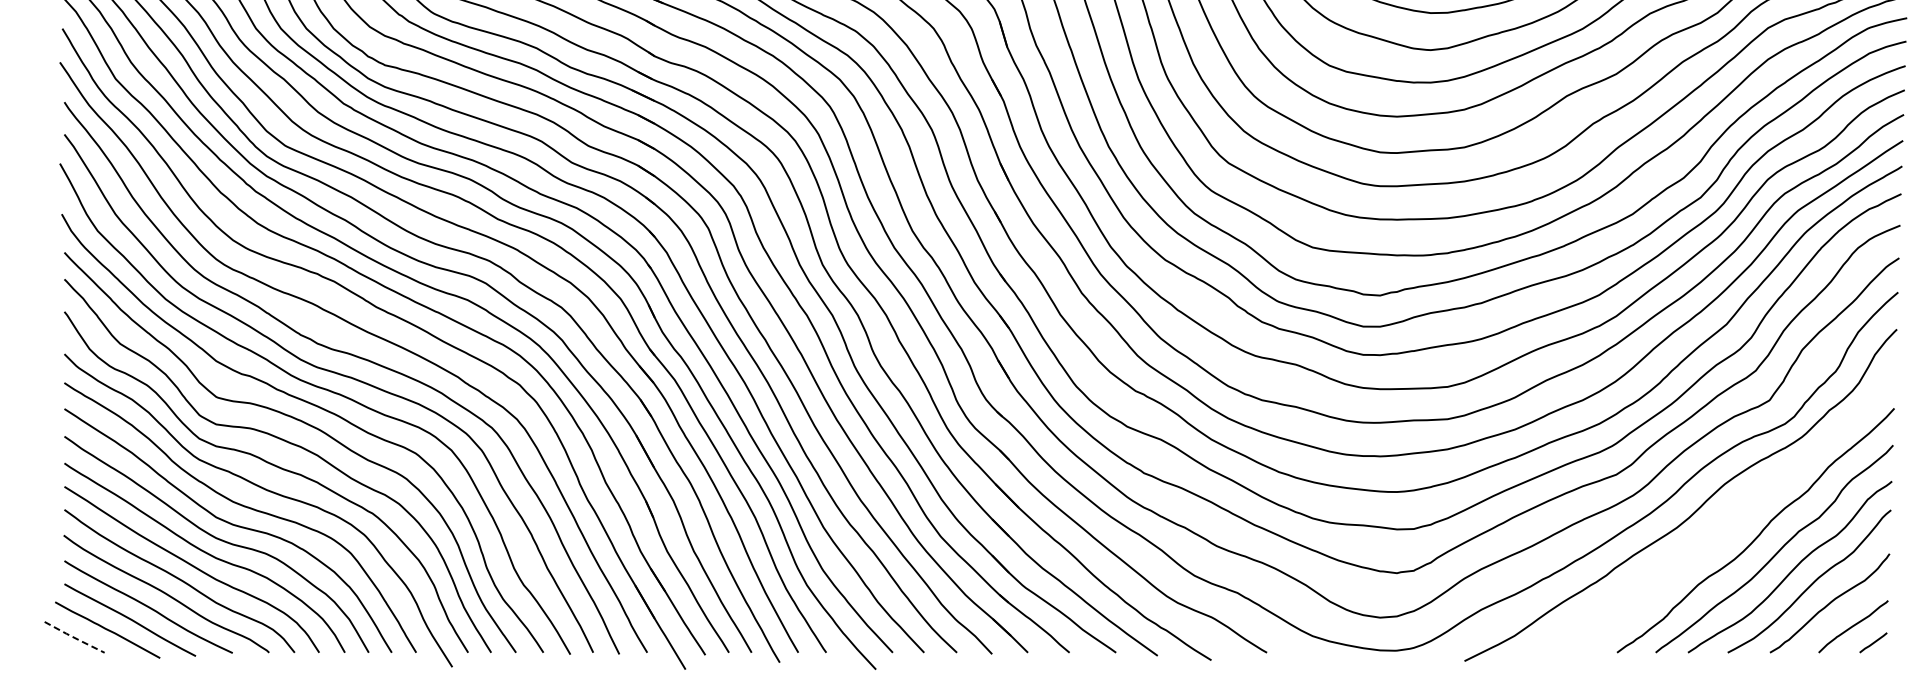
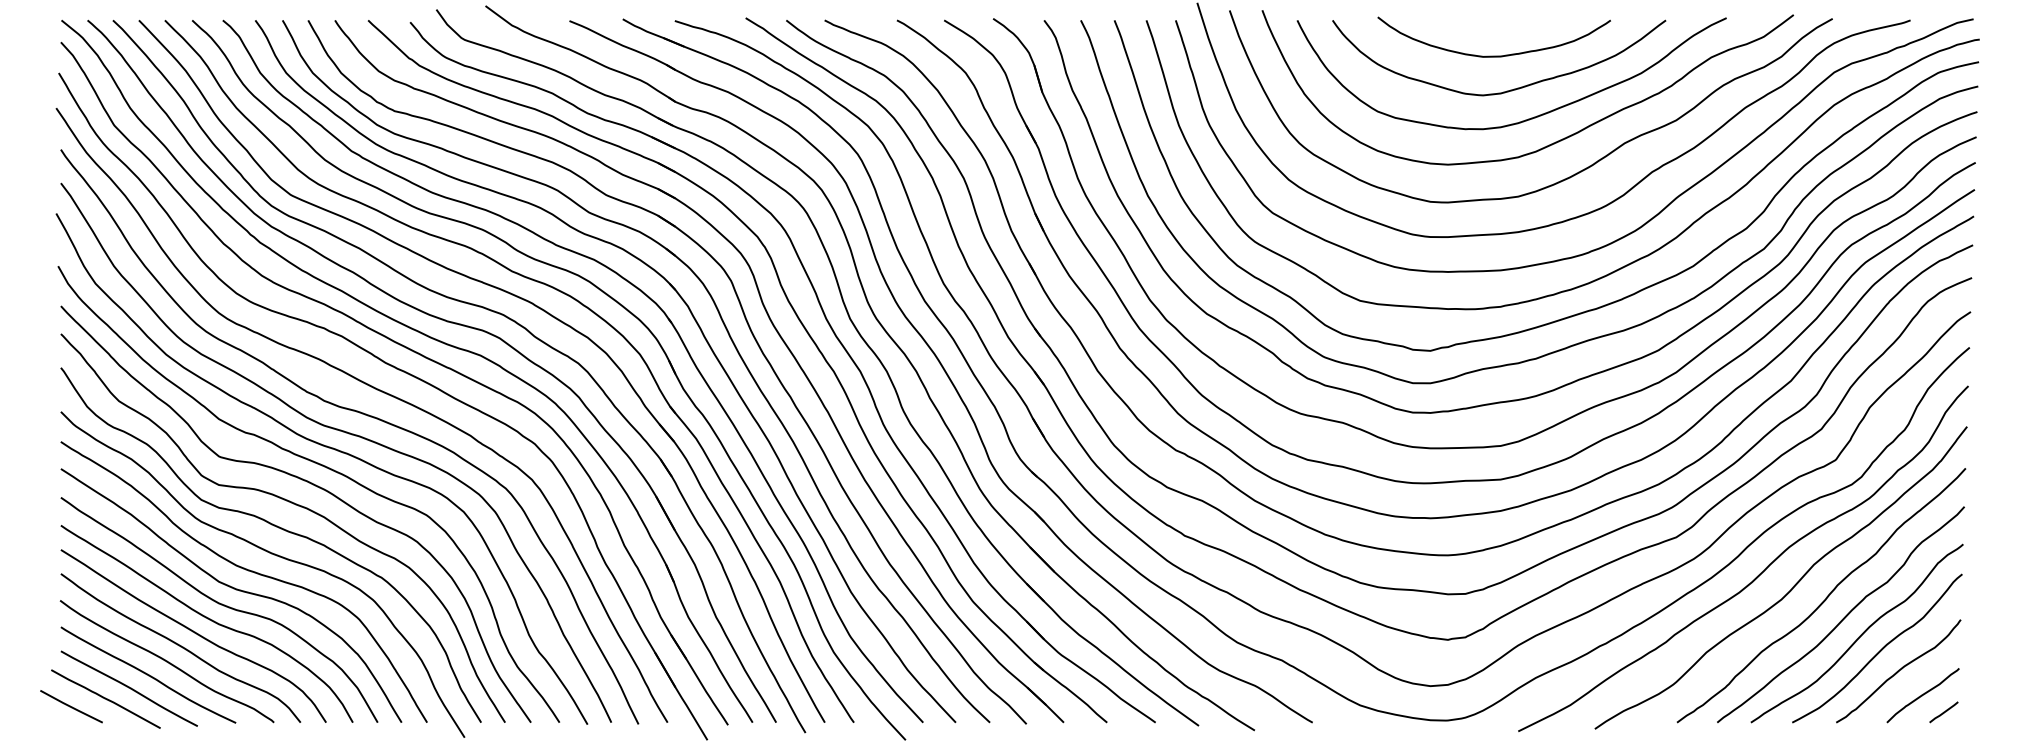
curve: (1728, 520) -> (1793, 585), added
line: (74, 638) -> (71, 707), dashed -> solid

